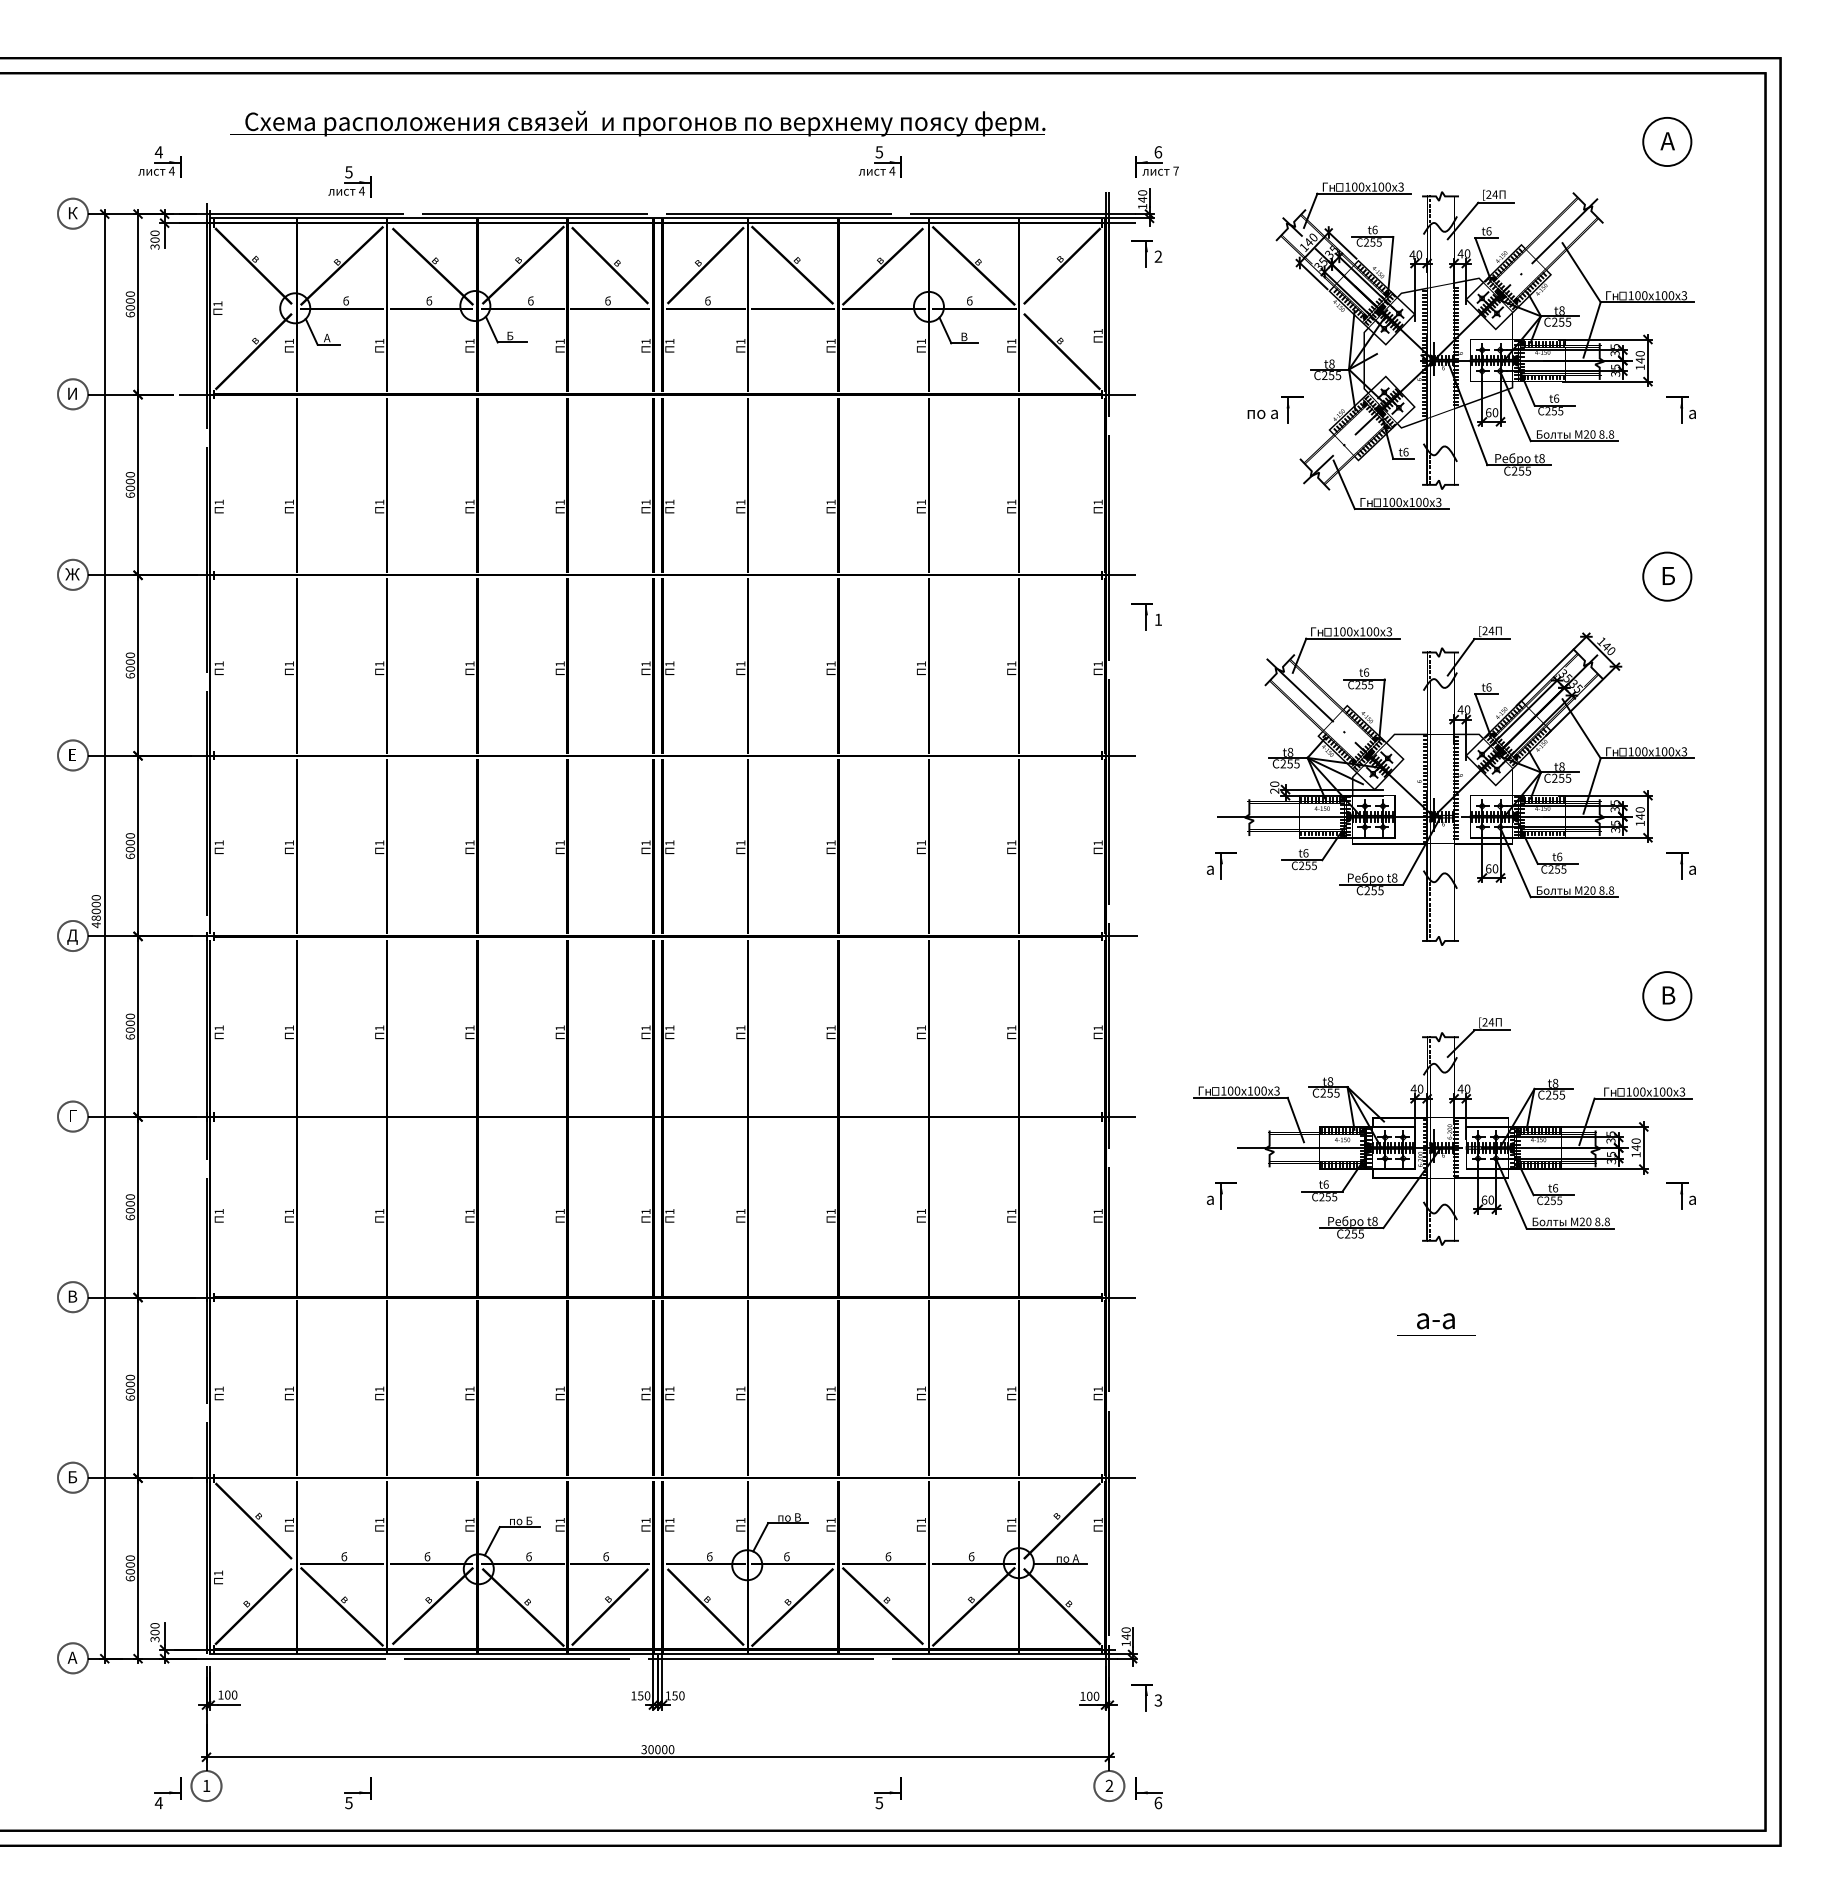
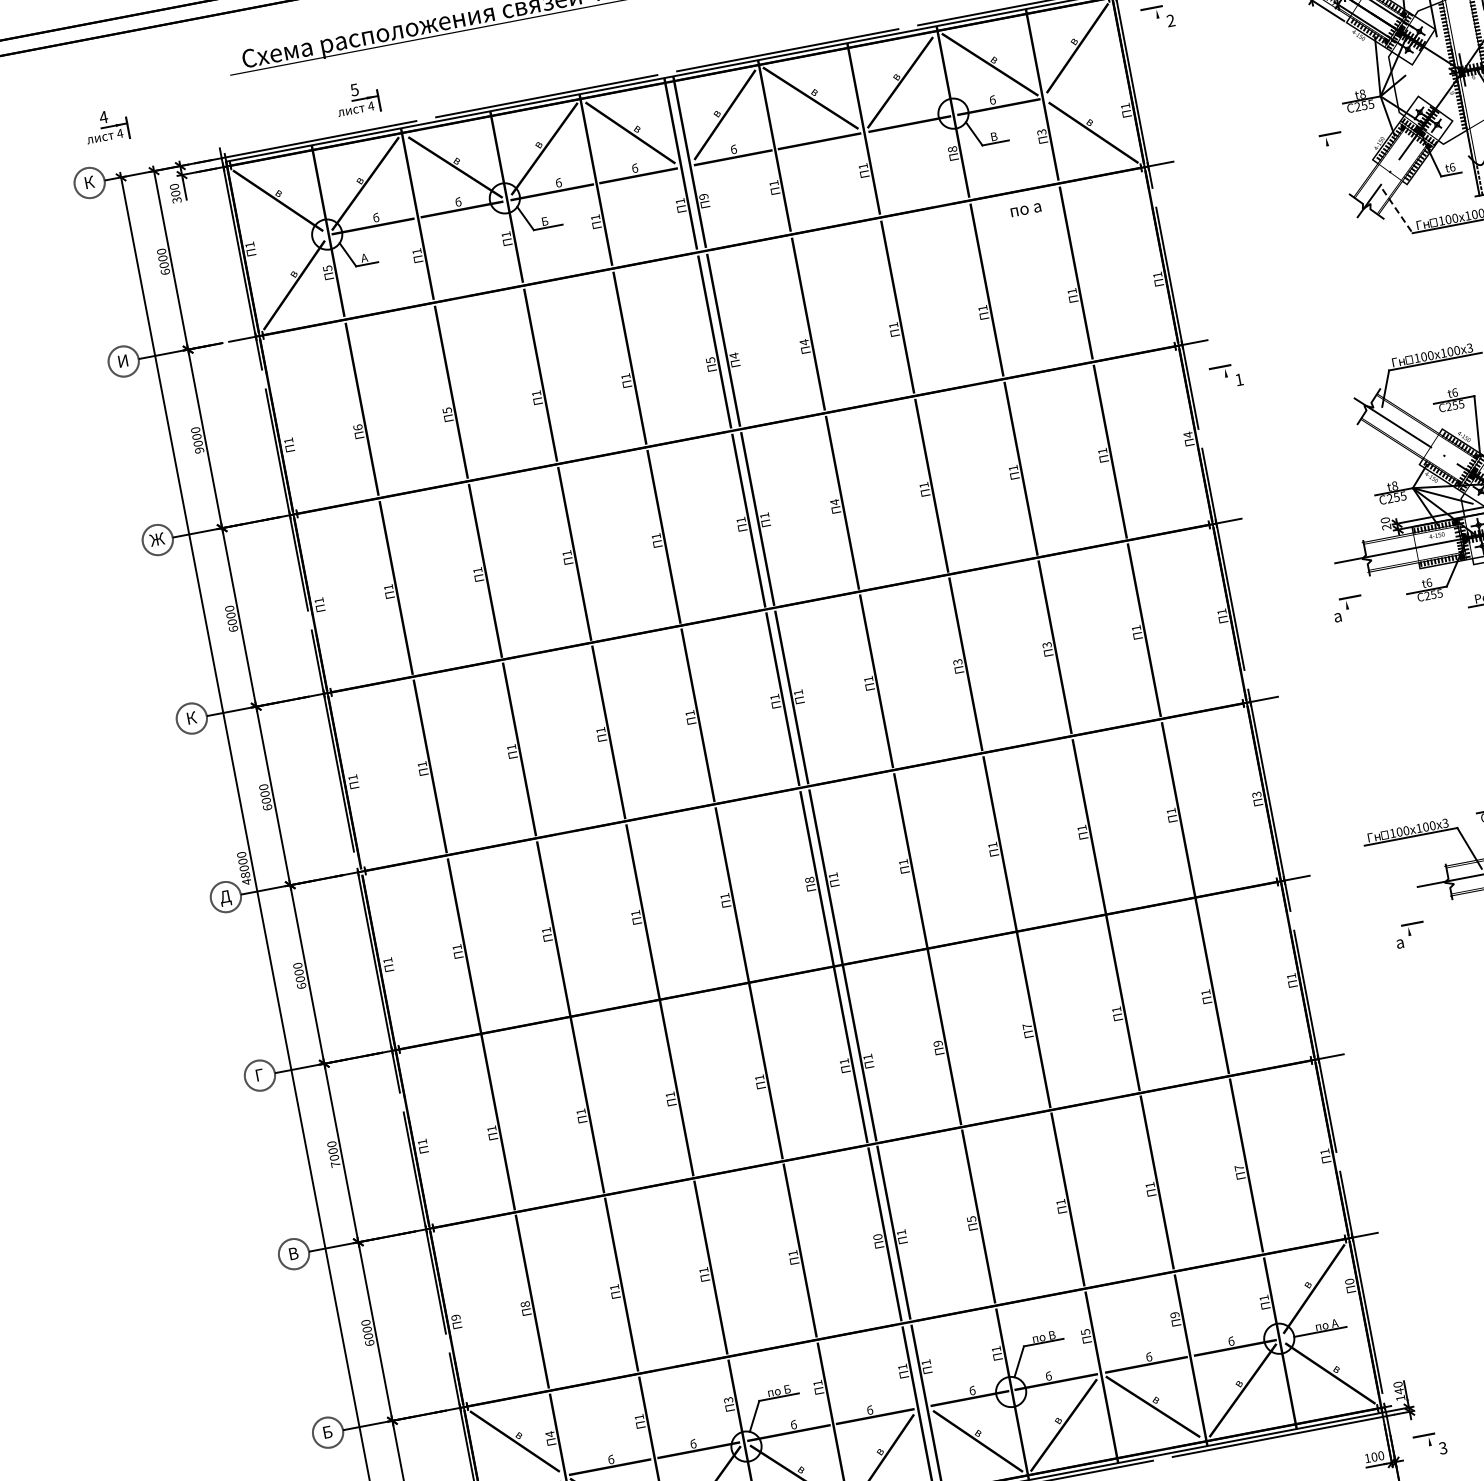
part: (159, 161) -> (106, 126), moved
line: (1146, 253) -> (1158, 19), removed
text: (289, 341) -> (327, 268), 1 -> 5
text: (669, 341) -> (703, 196), 1 -> 9
text: (920, 341) -> (951, 149), 1 -> 8
text: (1011, 341) -> (1041, 132), 1 -> 3
line: (1288, 409) -> (1328, 147), removed
text: (1262, 414) -> (1025, 210), moved
line: (1344, 485) -> (1398, 211), solid -> dashed
text: (129, 495) -> (198, 450), 6000 -> 9000
text: (288, 501) -> (356, 426), 1 -> 6
text: (379, 502) -> (447, 410), 1 -> 5
text: (645, 502) -> (710, 360), 1 -> 5
text: (669, 502) -> (733, 355), 1 -> 4
text: (740, 502) -> (804, 342), 1 -> 4
line: (1146, 616) -> (1226, 378), removed
text: (740, 664) -> (834, 502), 1 -> 4
text: (1097, 664) -> (1187, 435), 1 -> 4
text: (72, 754) -> (191, 717), Е -> К
text: (830, 842) -> (957, 661), 1 -> 3
text: (920, 842) -> (1046, 644), 1 -> 3
line: (1221, 865) -> (1348, 610), removed
text: (645, 1027) -> (809, 879), 1 -> 8
text: (1097, 1027) -> (1256, 794), 1 -> 3
line: (1221, 1195) -> (1410, 937), removed
text: (740, 1211) -> (937, 1043), 1 -> 9
text: (830, 1211) -> (1026, 1026), 1 -> 7
text: (130, 1217) -> (335, 1164), 6000 -> 7000
text: (288, 1388) -> (524, 1303), 1 -> 8
text: (645, 1388) -> (877, 1236), 1 -> 0
text: (1011, 1388) -> (1239, 1167), 1 -> 7
text: (218, 1389) -> (455, 1318), 1 -> 9
text: (740, 1389) -> (971, 1219), 1 -> 5
text: (289, 1520) -> (550, 1434), 1 -> 4
text: (469, 1520) -> (728, 1400), 1 -> 3
text: (830, 1520) -> (1085, 1332), 1 -> 5
text: (920, 1520) -> (1174, 1315), 1 -> 9
text: (1097, 1520) -> (1349, 1281), 1 -> 0
line: (1146, 1697) -> (1430, 1447), removed

